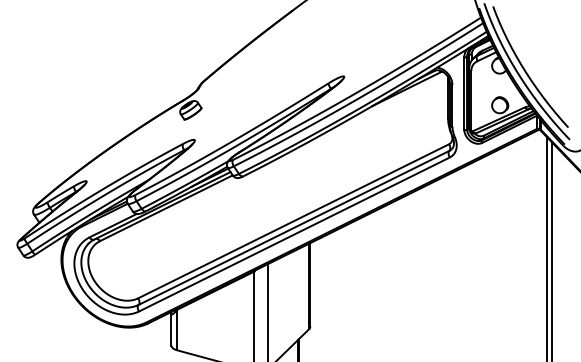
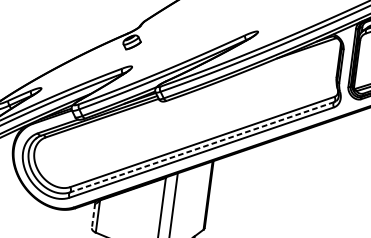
line: (293, 228) -> (201, 147), solid -> dashed
line: (171, 329) -> (93, 215), solid -> dashed

